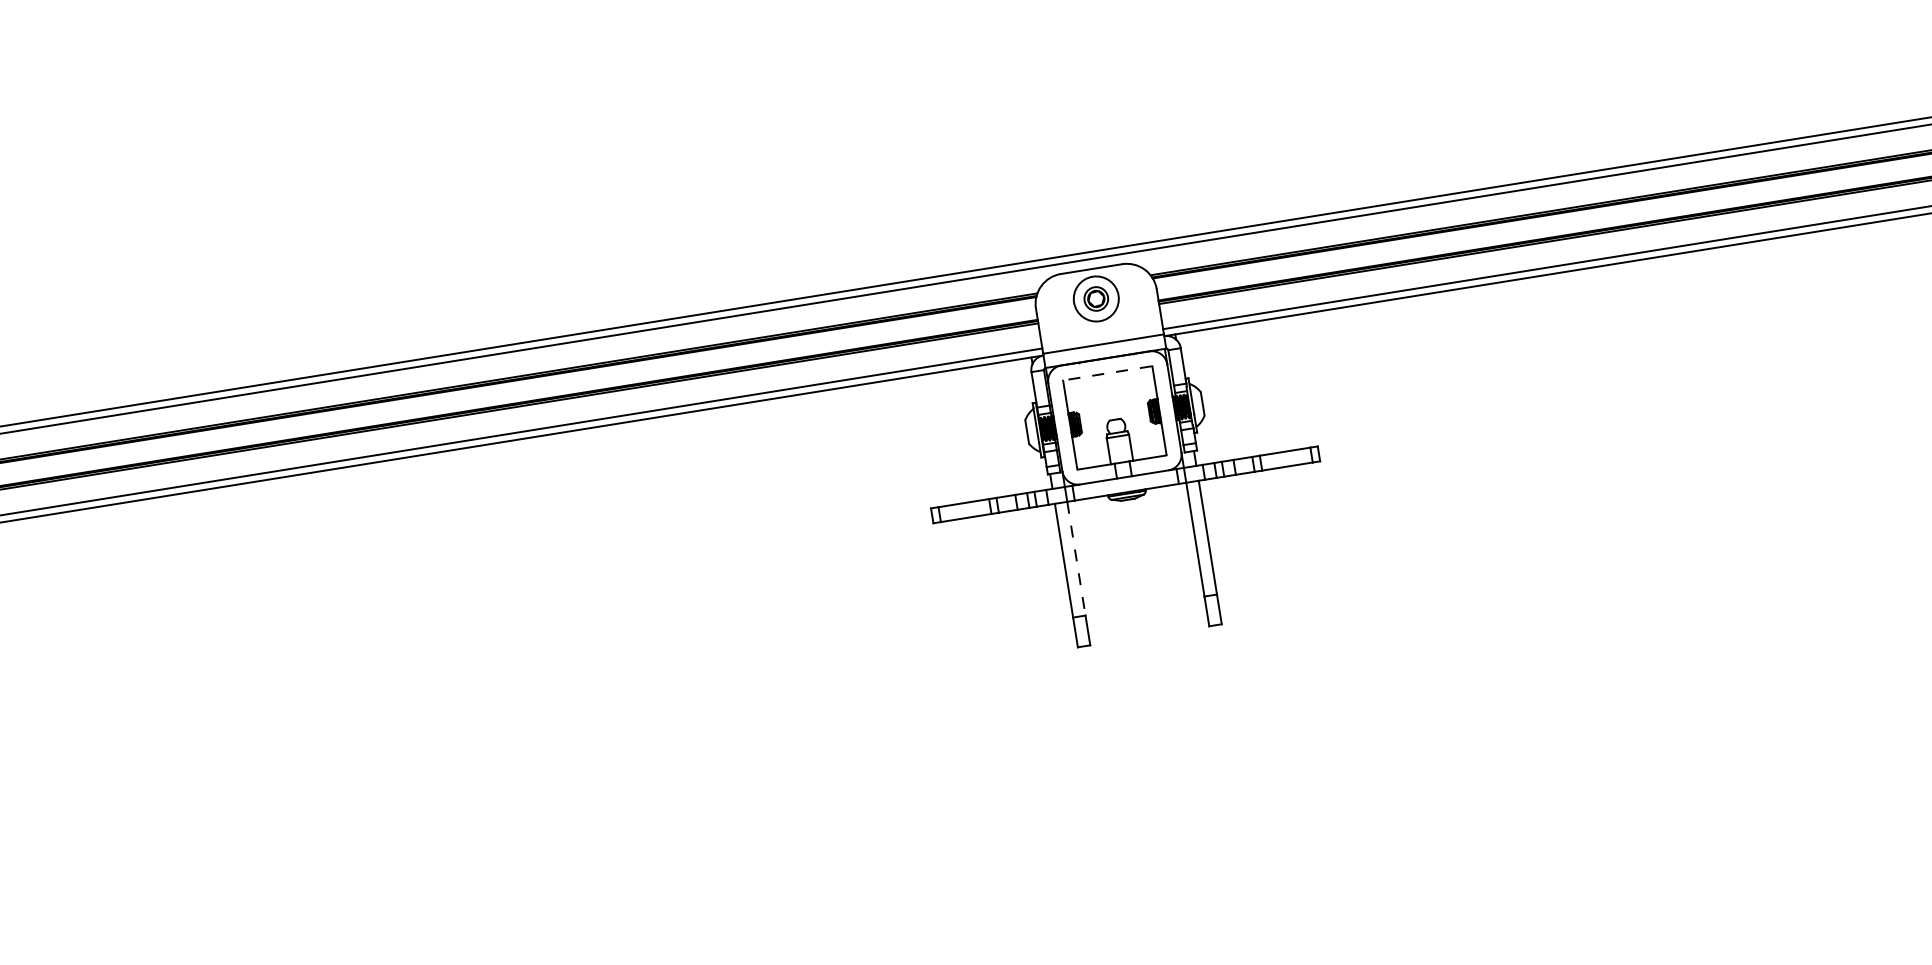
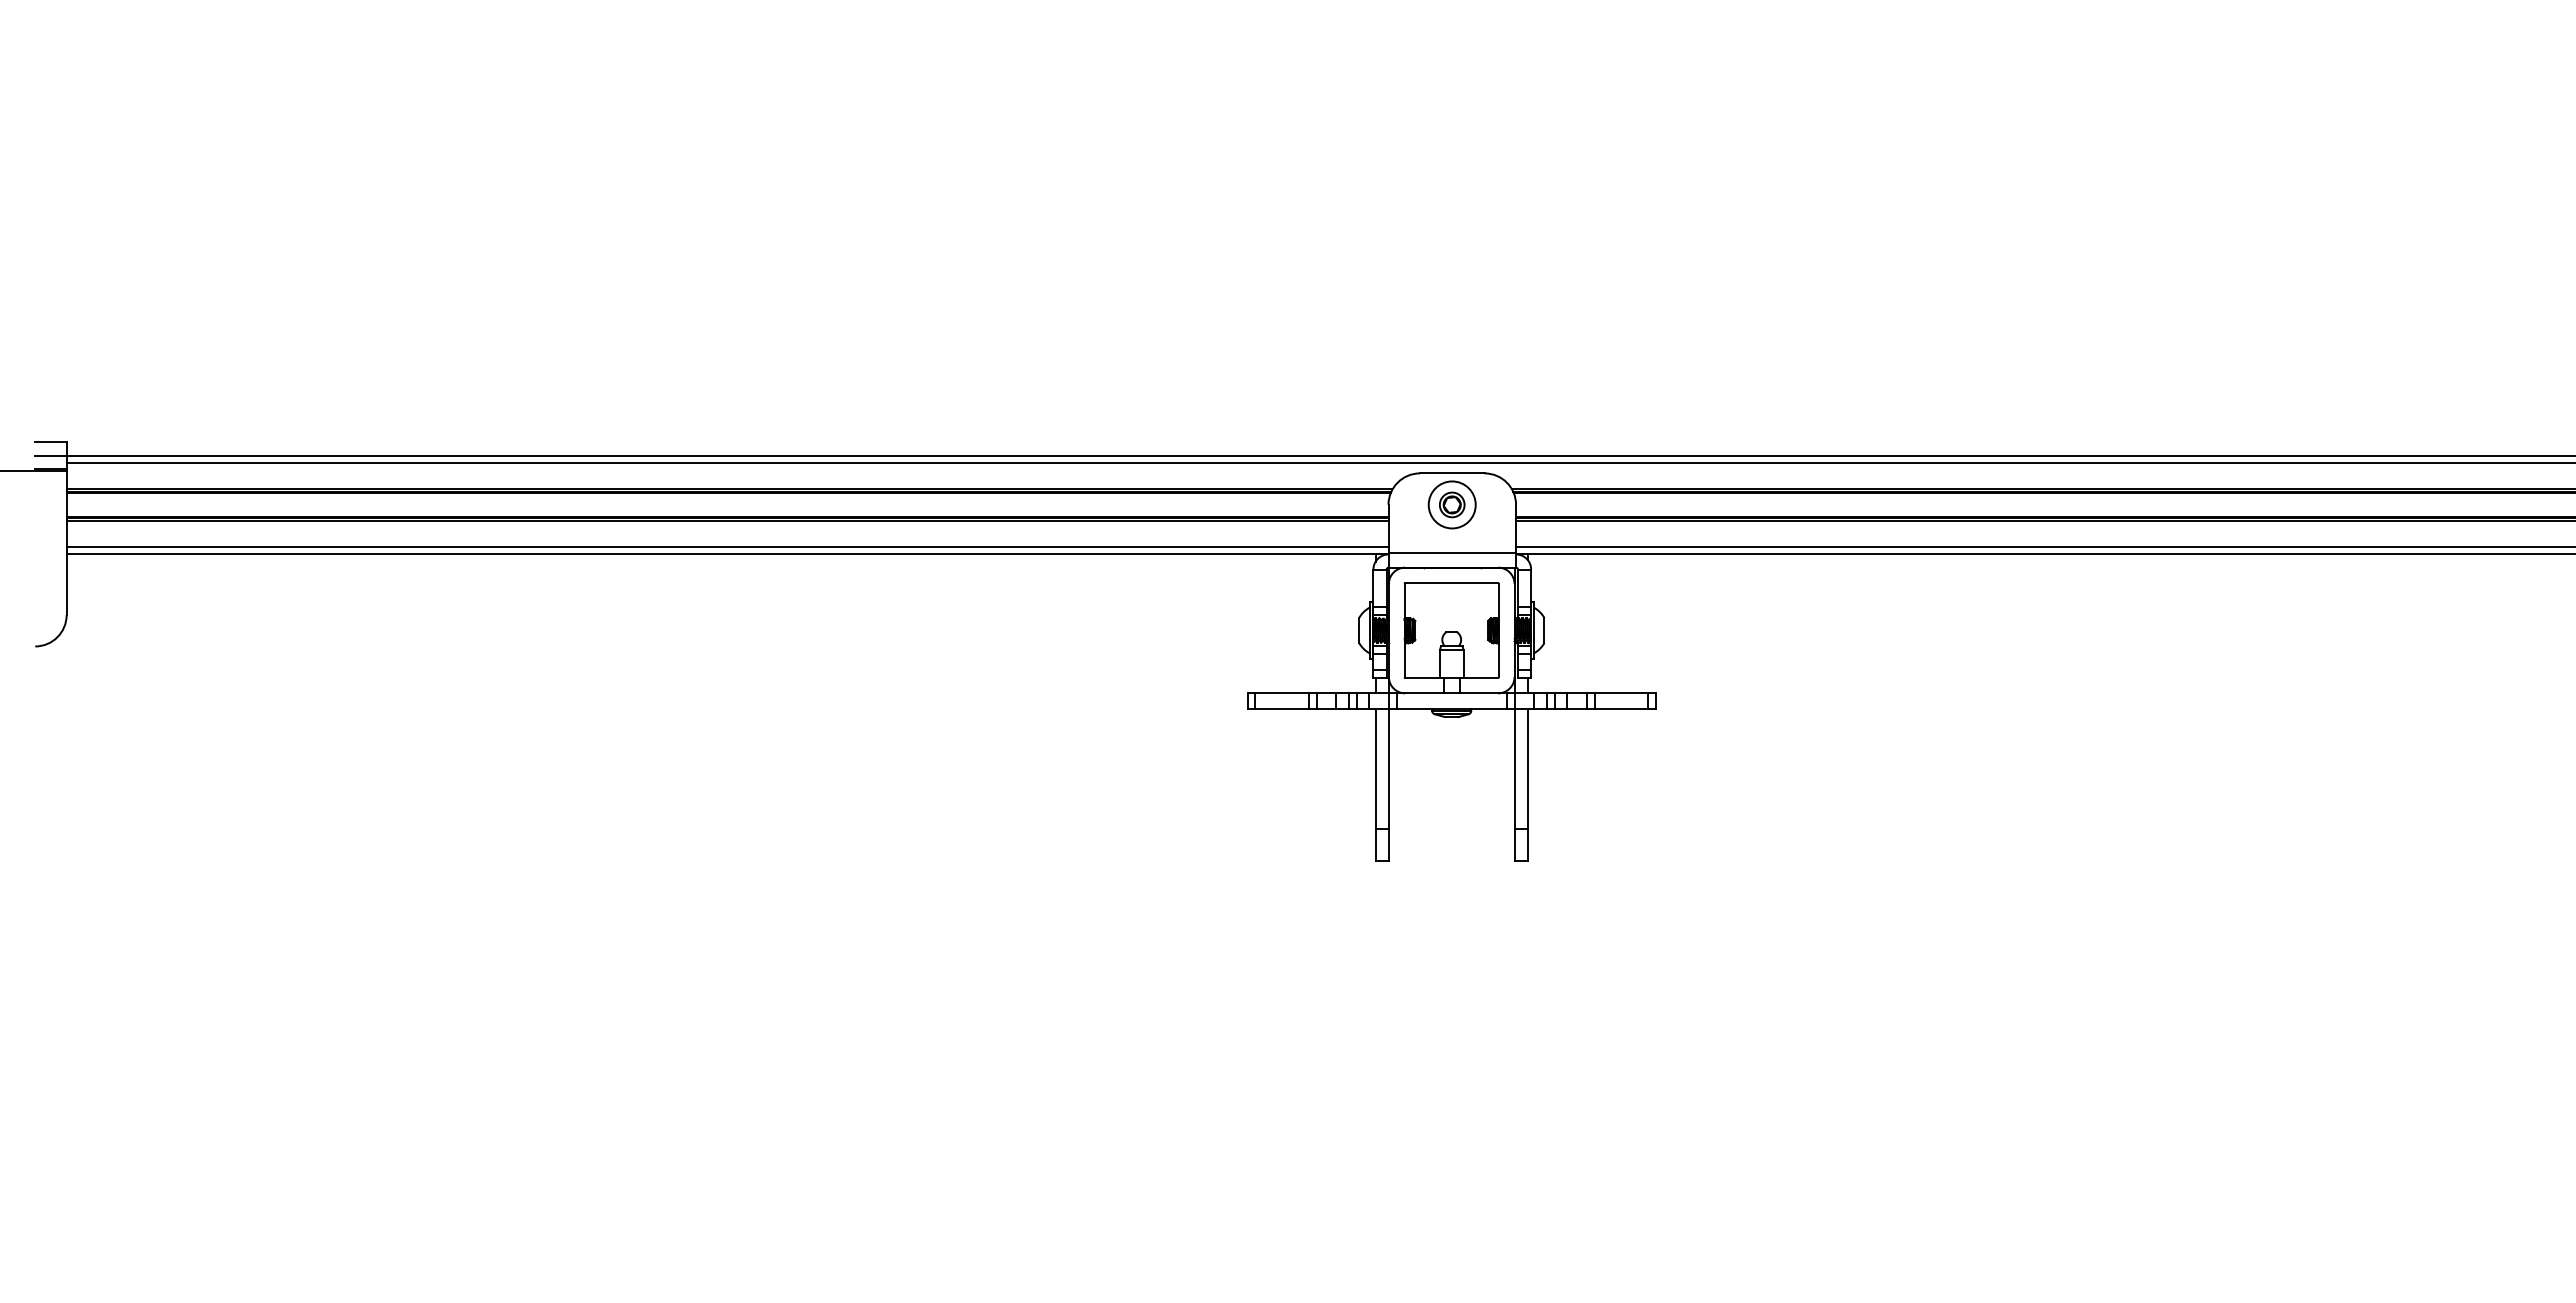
line: (1107, 373) -> (1451, 583), dashed -> solid
line: (1076, 559) -> (1388, 769), dashed -> solid

